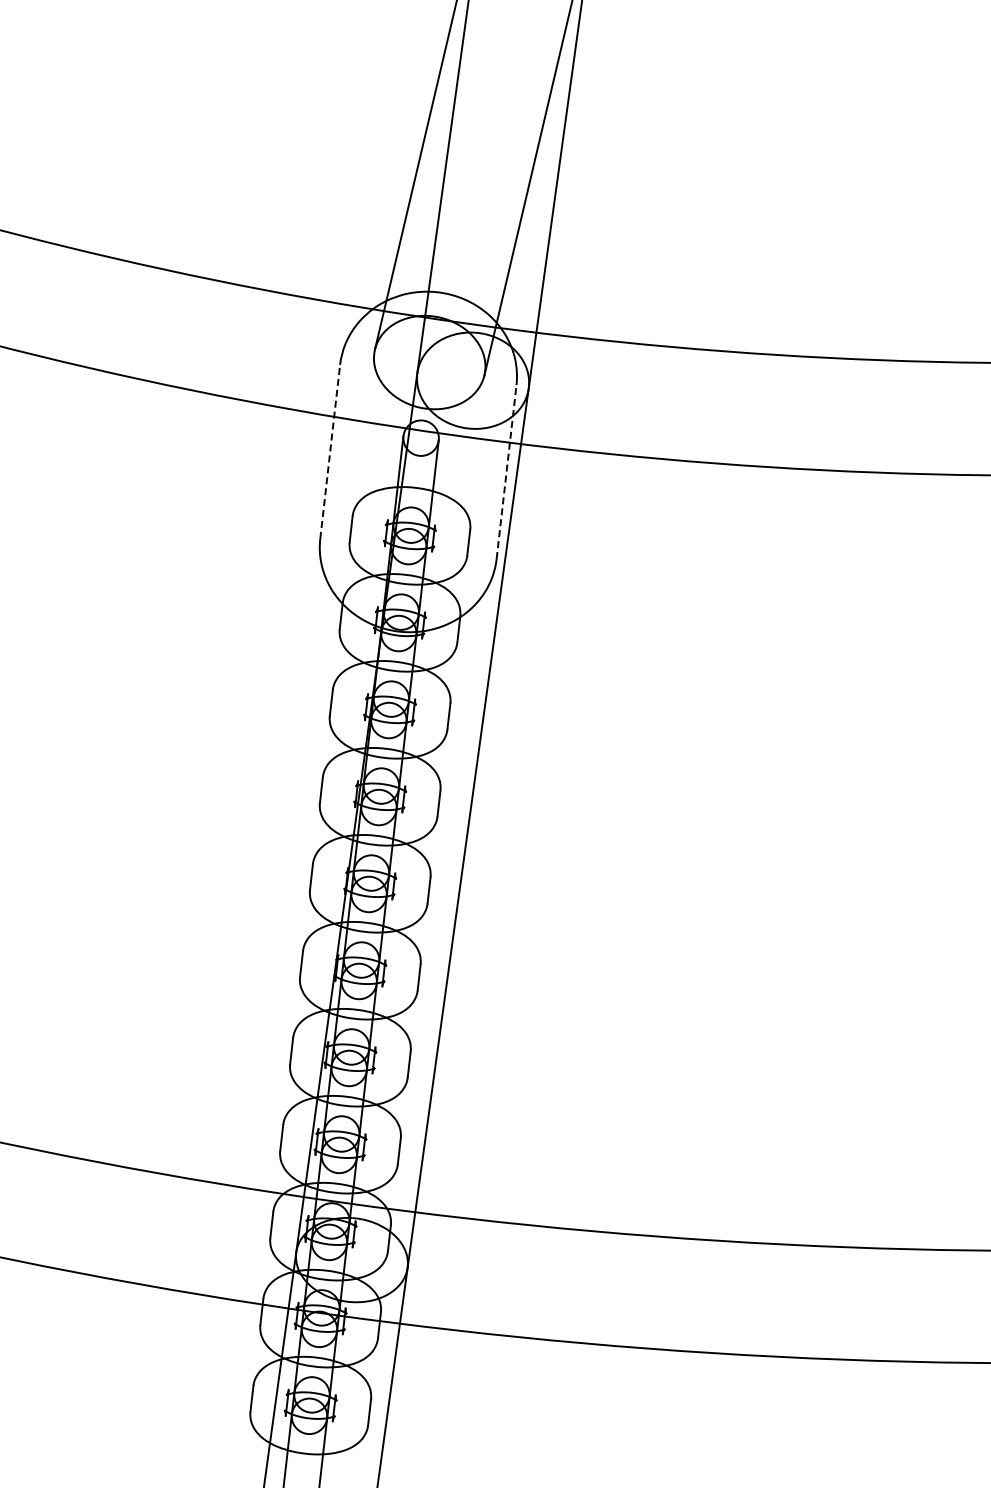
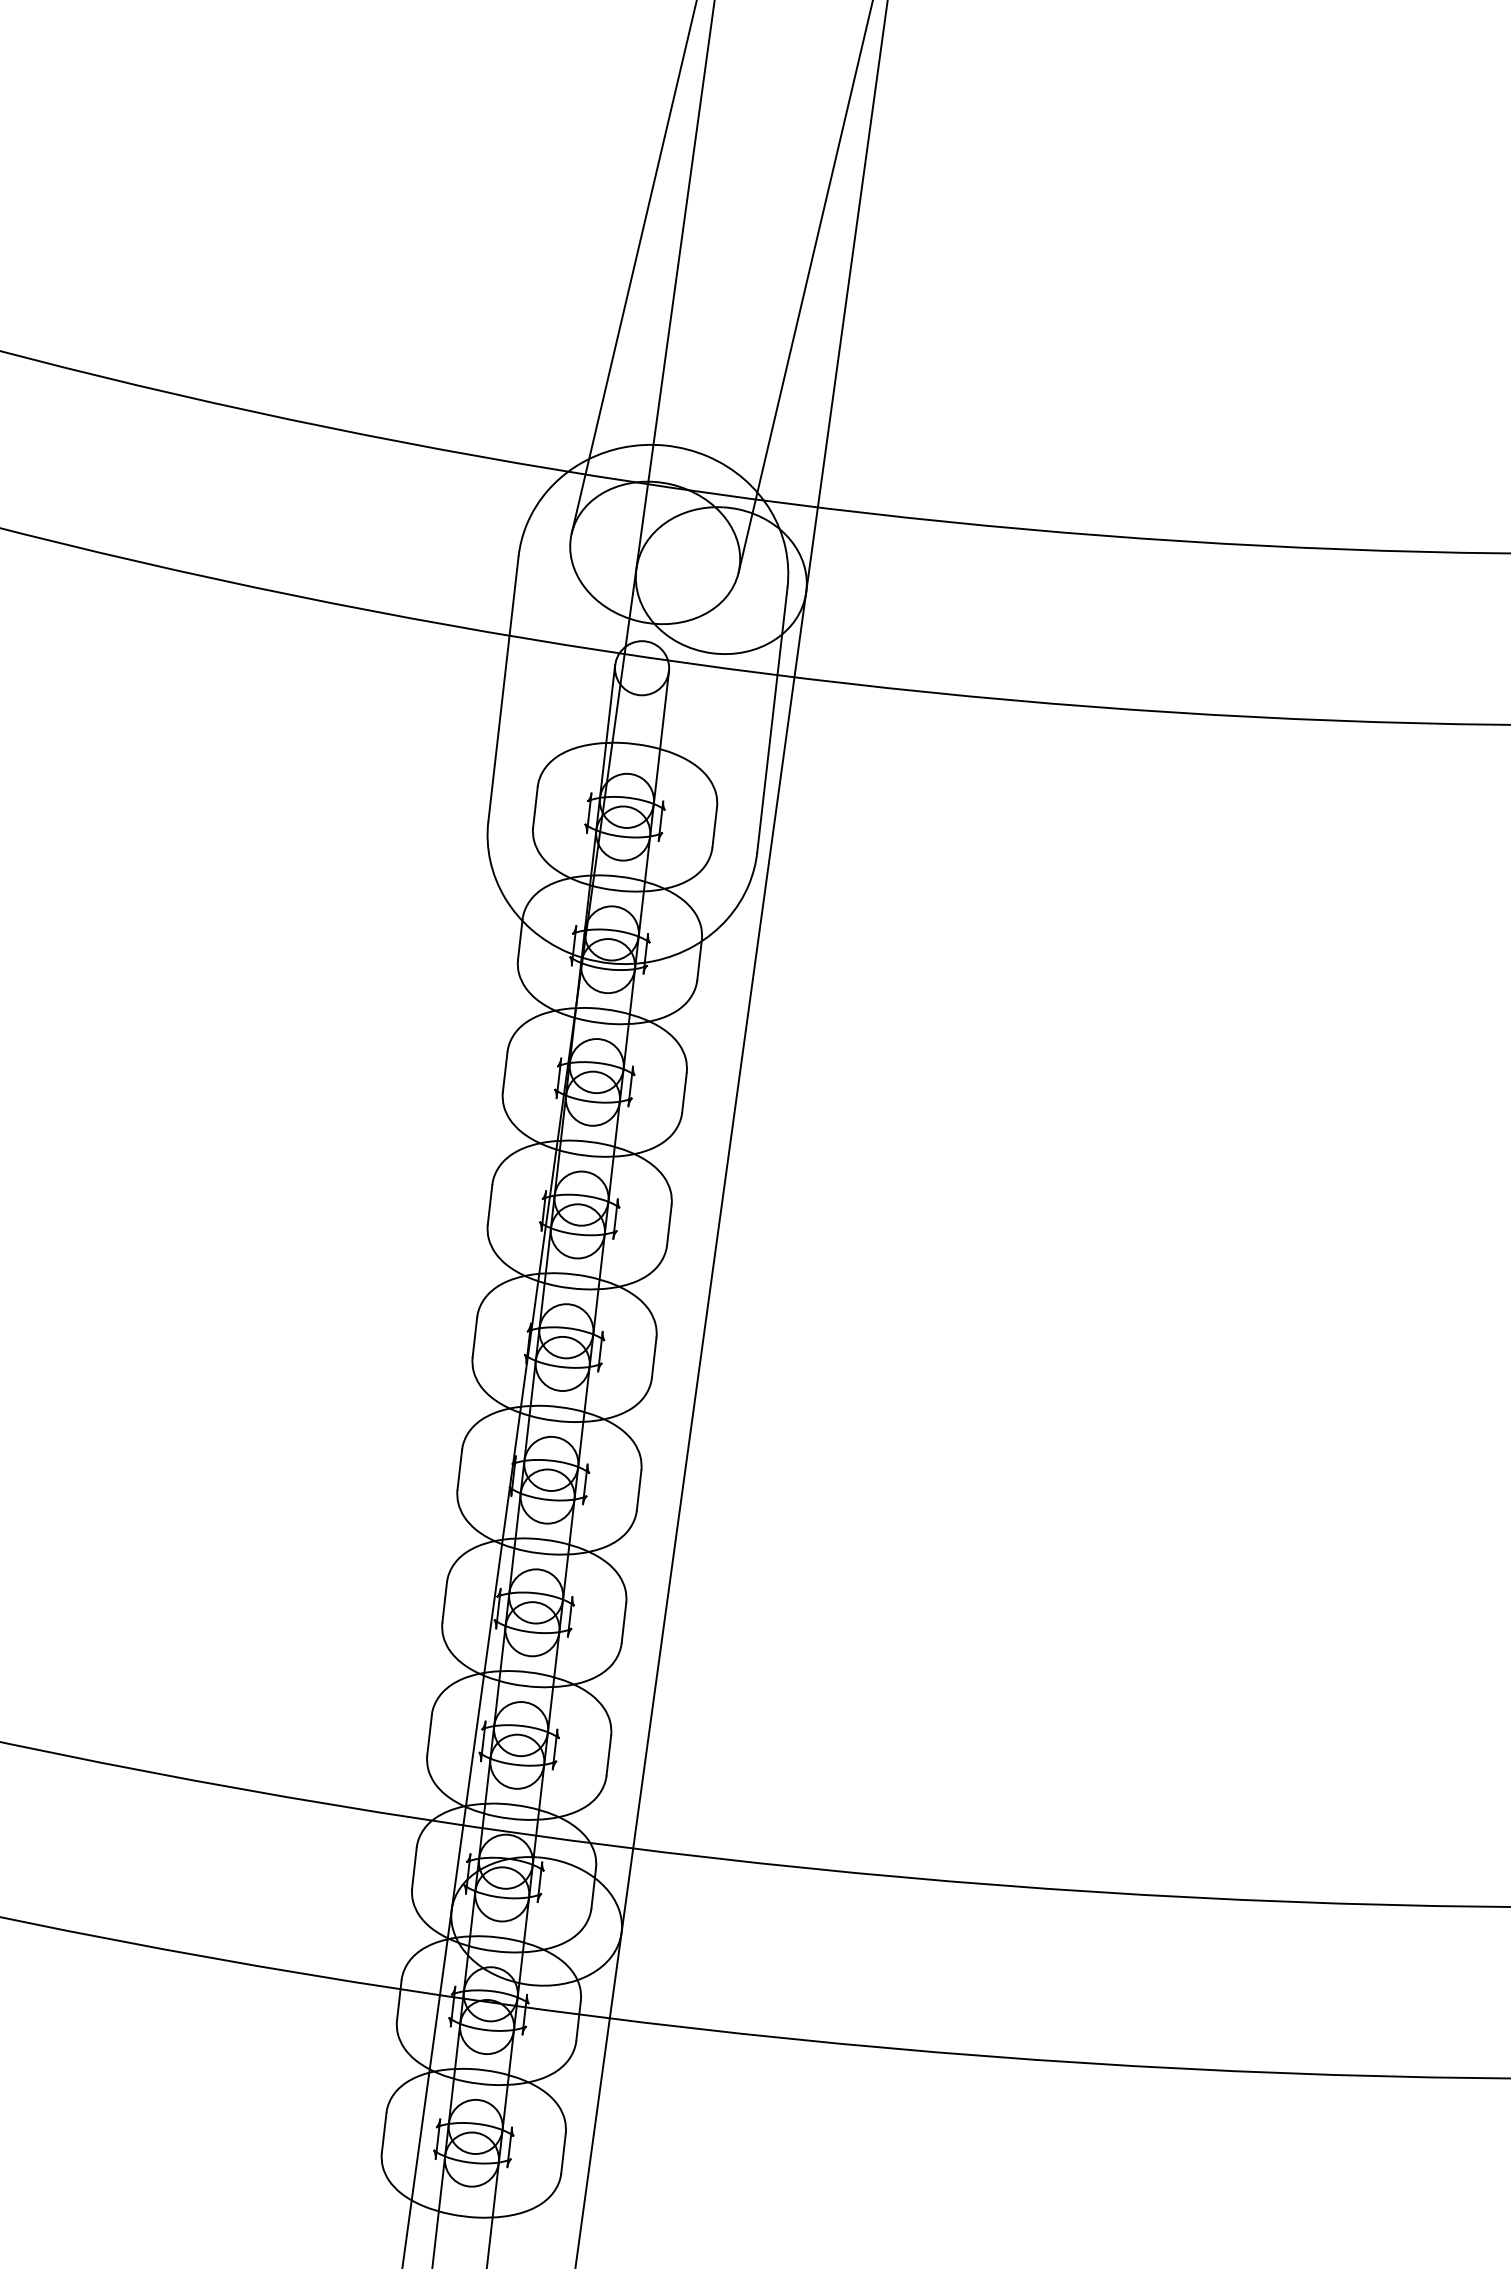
line: (330, 451) -> (503, 688), dashed -> solid
line: (506, 472) -> (772, 720), dashed -> solid

